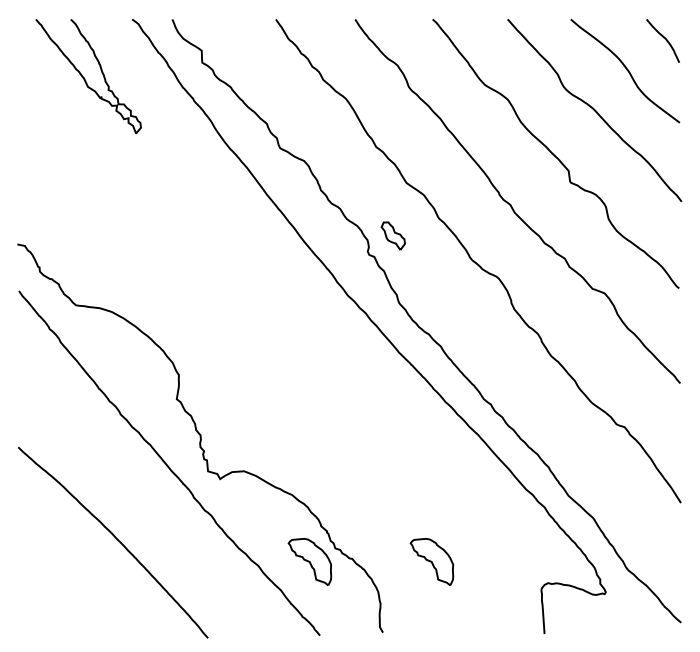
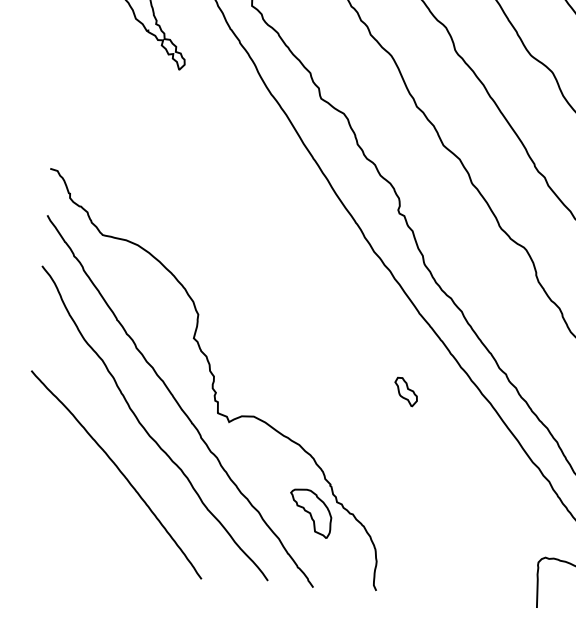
part: (392, 235) -> (405, 391), moved
curve: (138, 494) -> (146, 429), added
part: (431, 561) -> (431, 524), removed

